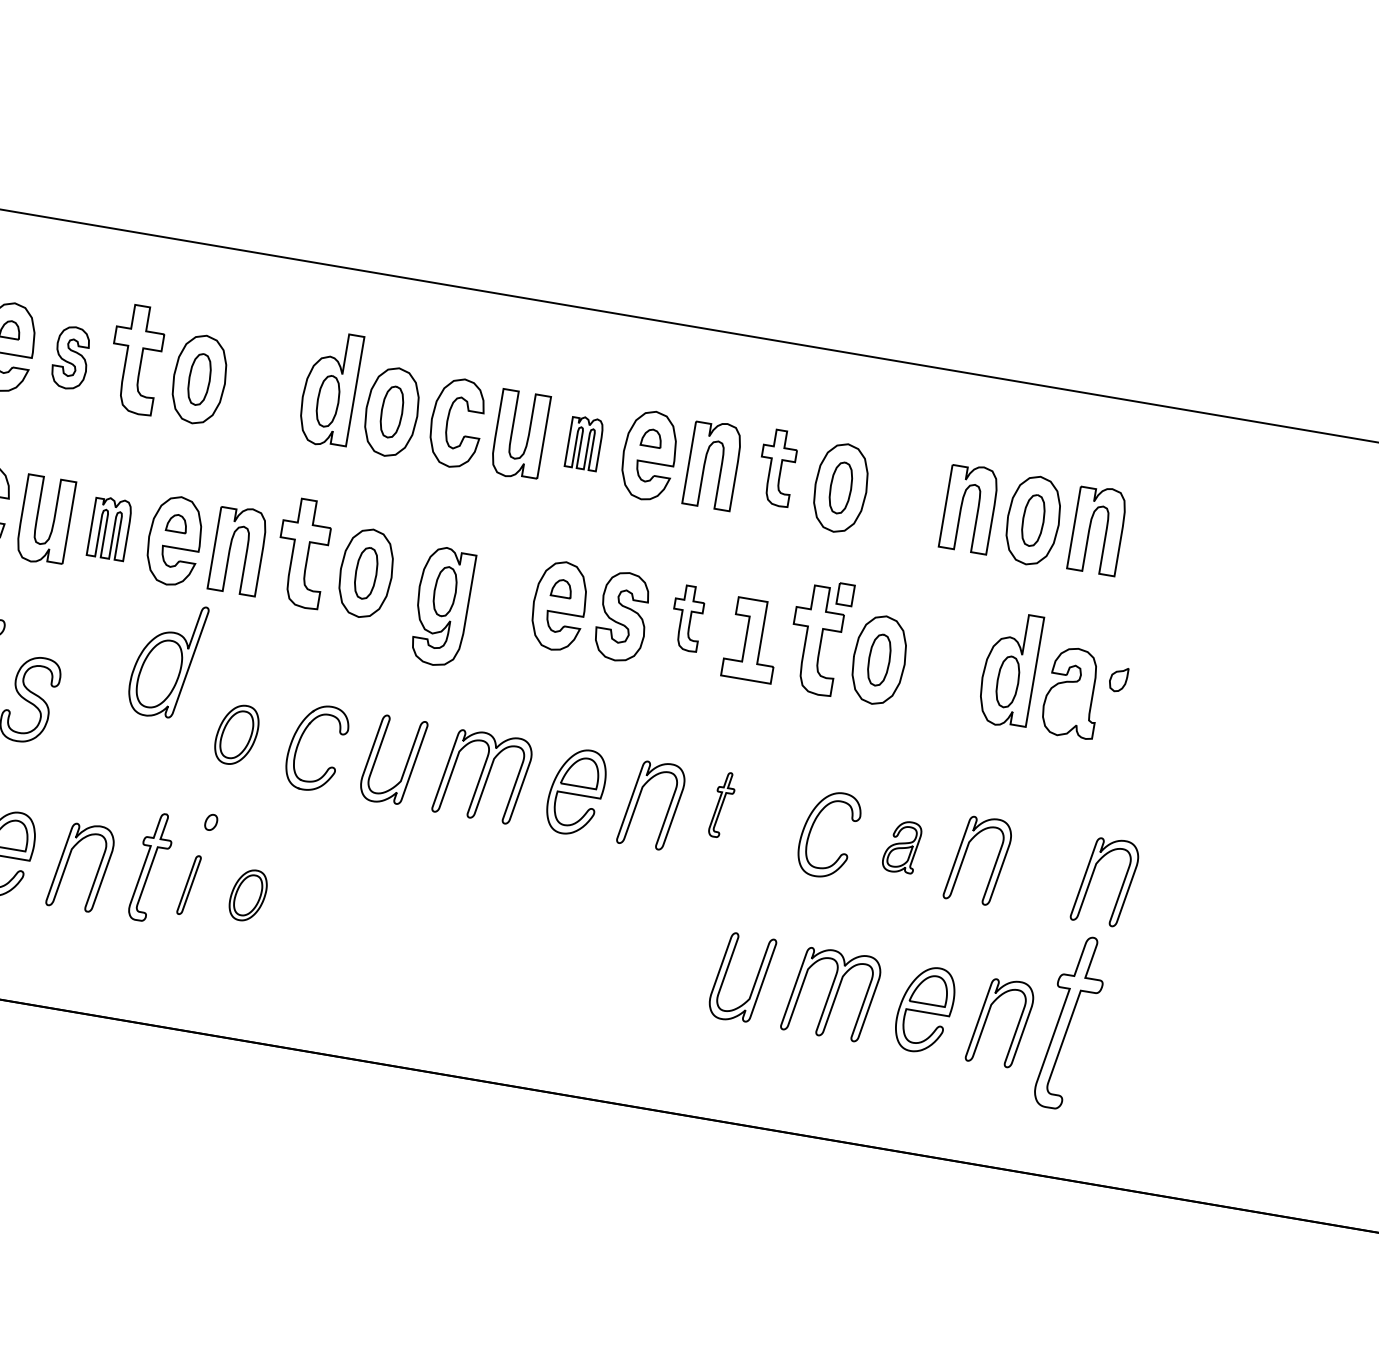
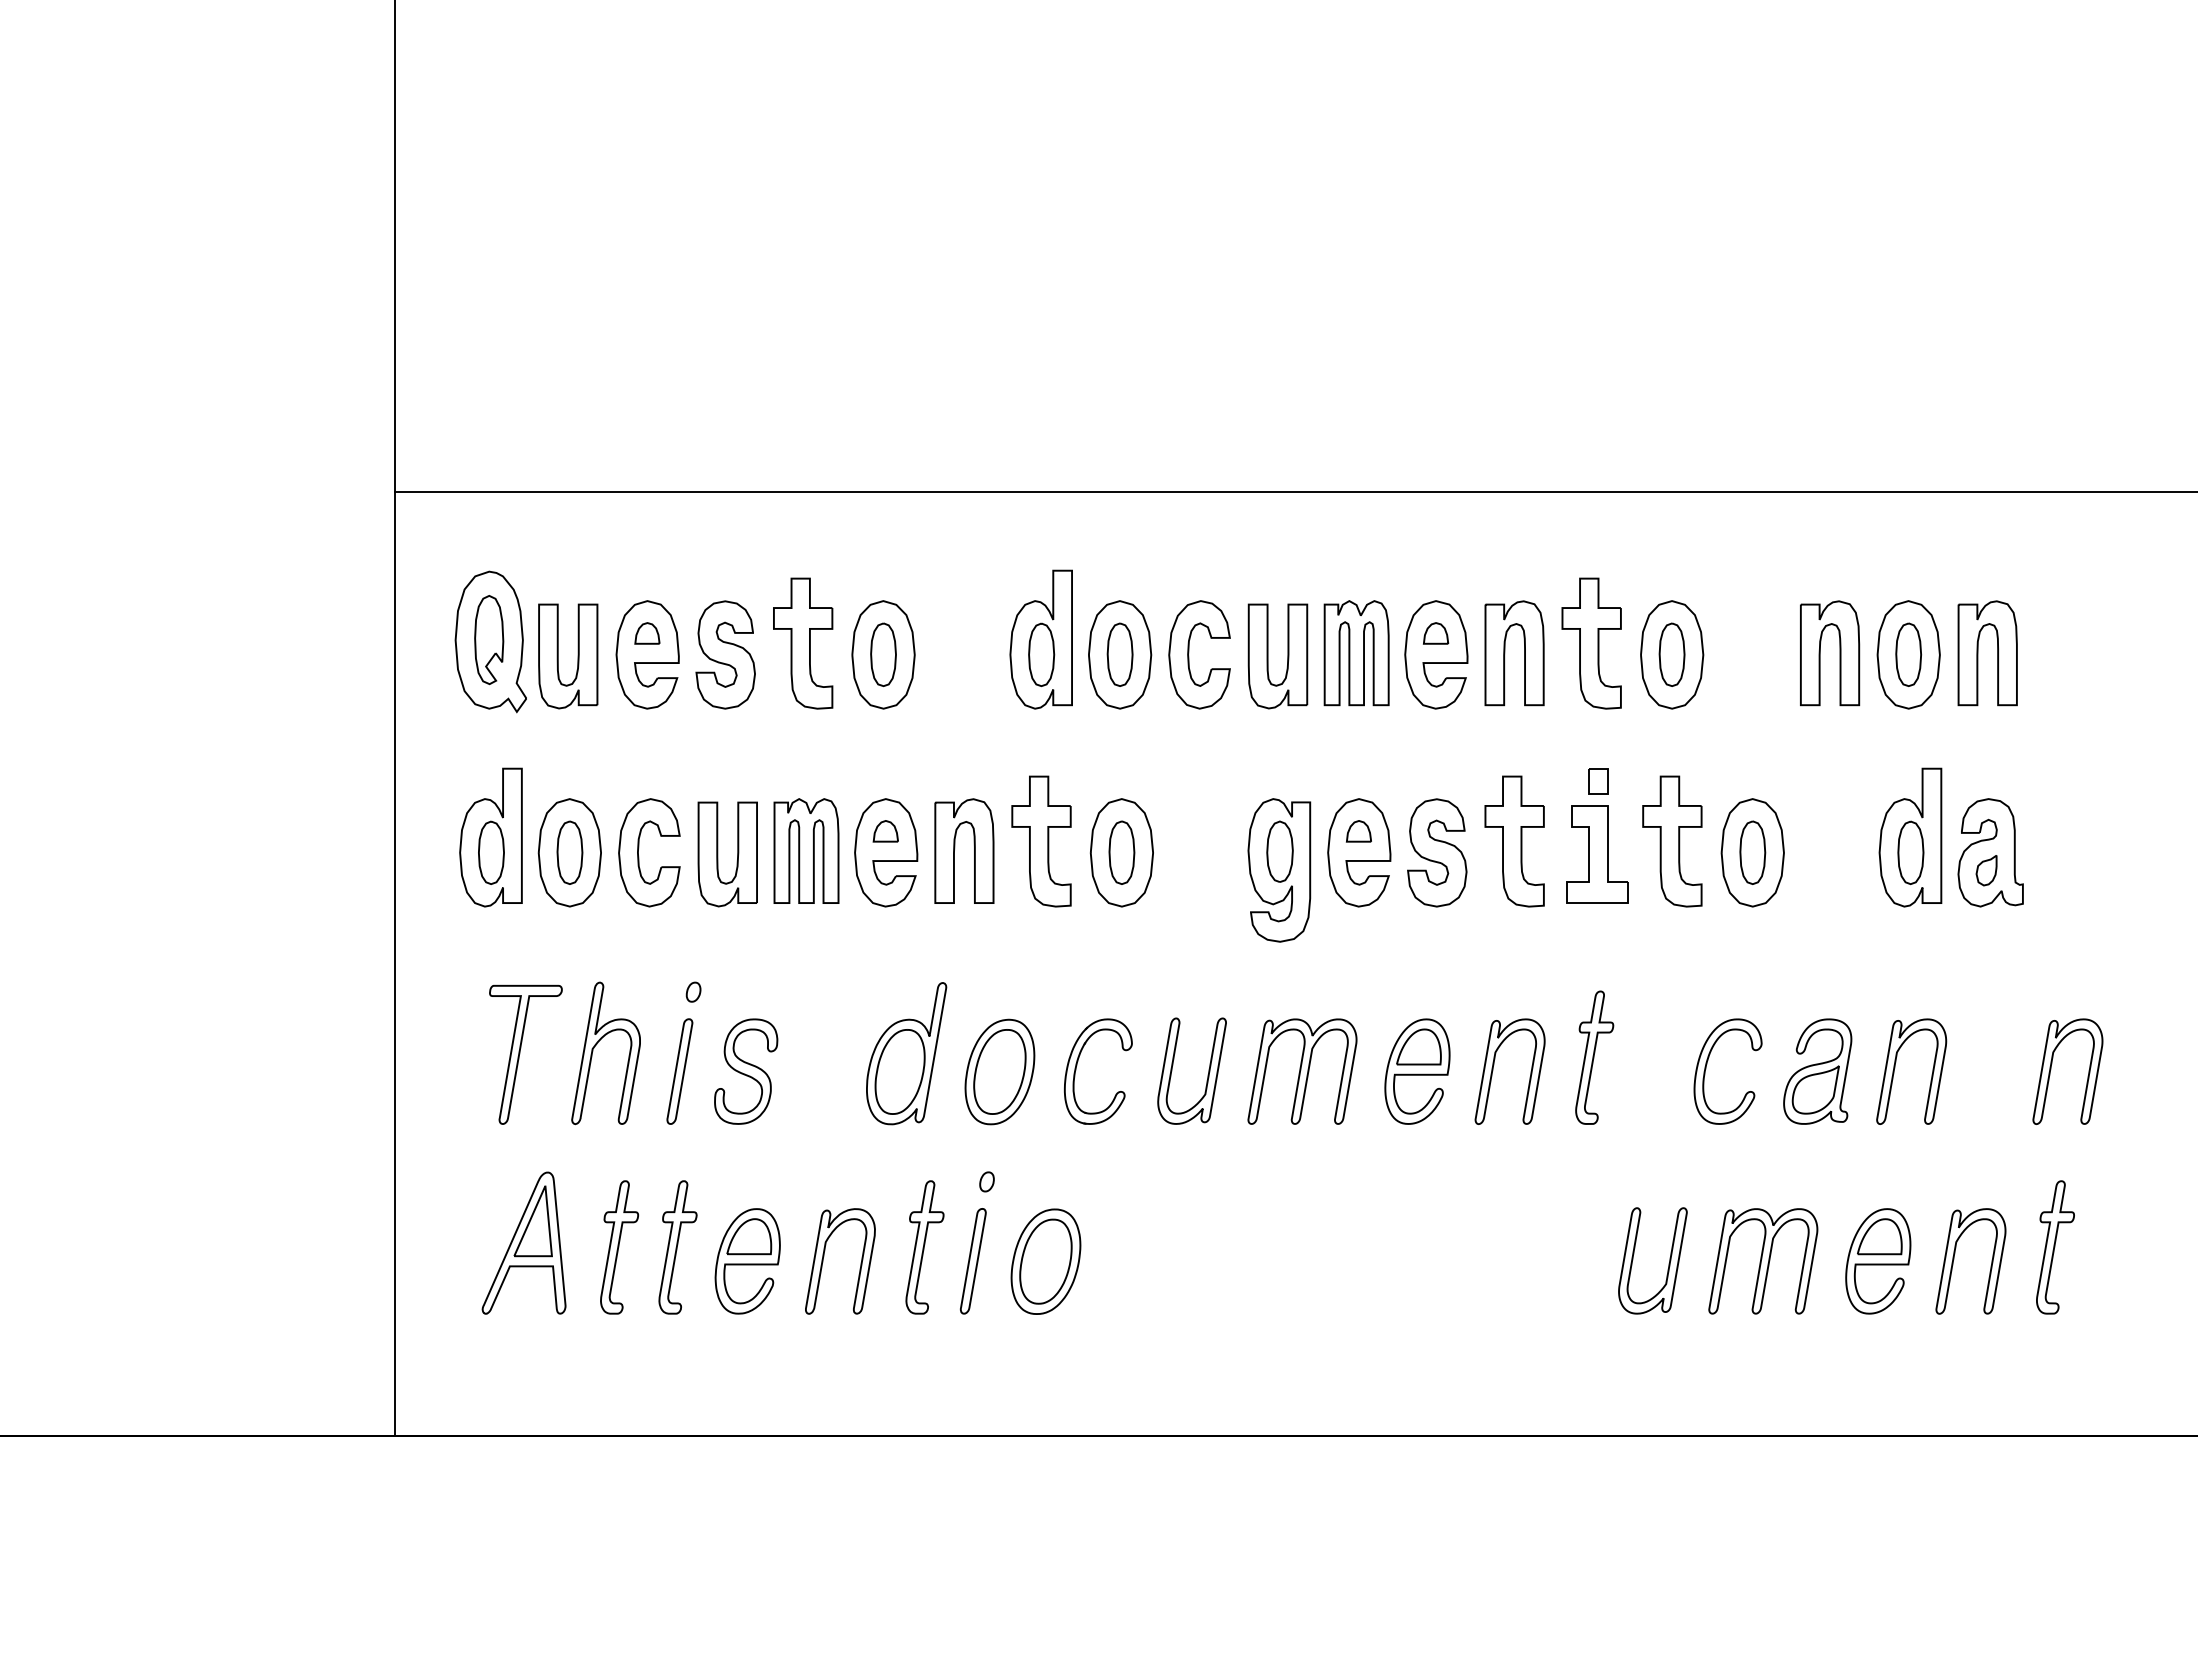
part: (71, 357) -> (725, 654), size x1.43
part: (584, 443) -> (1356, 653), size x1.67
part: (776, 467) -> (1591, 643), size x1.43
part: (109, 528) -> (806, 850), size x1.43
part: (845, 594) -> (1598, 781), moved
part: (442, 606) -> (1279, 870), moved
part: (687, 618) -> (1514, 841), size x1.67
part: (167, 659) -> (906, 1053), moved
part: (1118, 679) -> (1986, 870), moved
part: (236, 734) -> (999, 1071), size x1.43
part: (722, 804) -> (1594, 1057), size x1.67
part: (901, 846) -> (1817, 1071), size x1.67
part: (188, 885) -> (972, 1261), size x1.43
part: (247, 895) -> (1045, 1261), size x1.67
part: (1071, 1022) -> (2055, 1247), size x0.62

